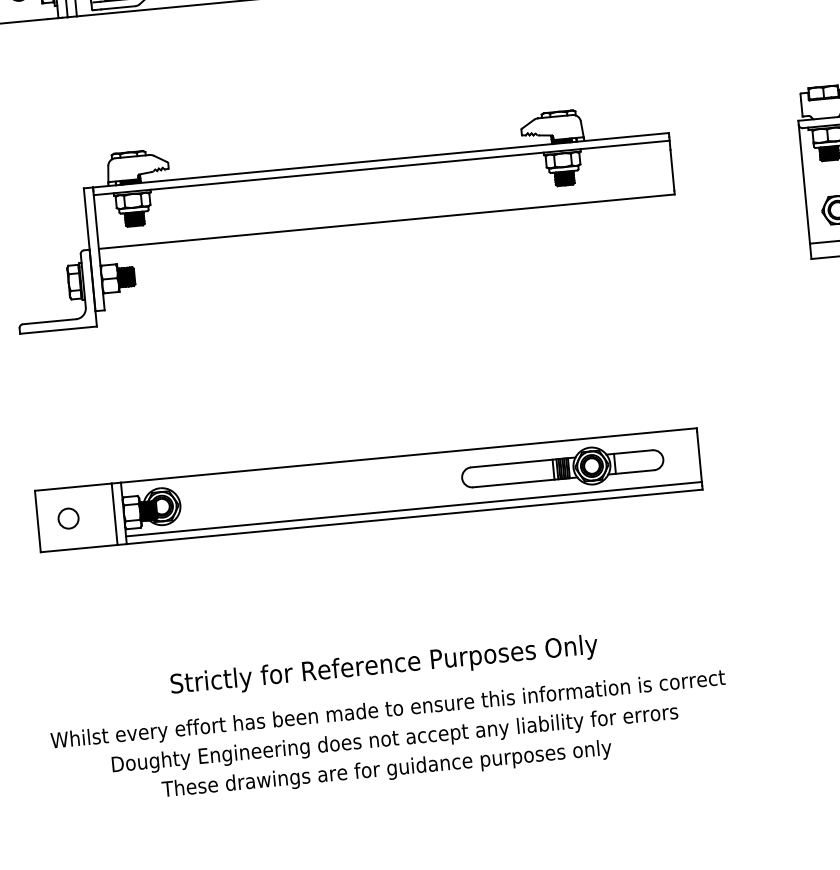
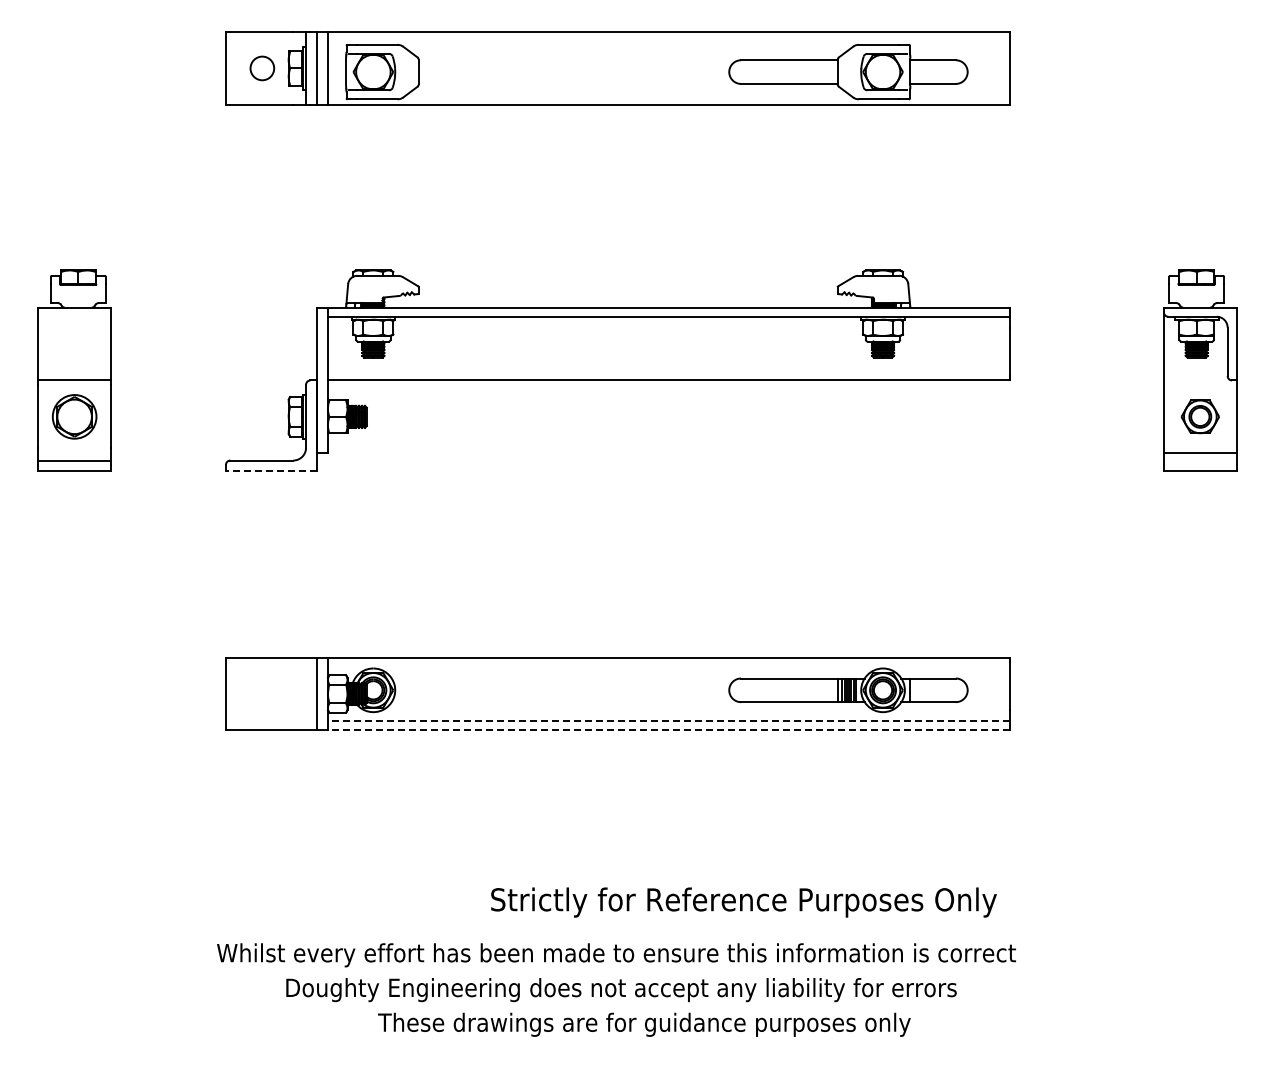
line: (58, 330) -> (271, 471), solid -> dashed
line: (413, 509) -> (668, 721), solid -> dashed
line: (414, 517) -> (668, 730), solid -> dashed
circle: (68, 518) -> (262, 693), removed
text: (383, 666) -> (743, 902), moved
text: (386, 769) -> (644, 1024), moved

